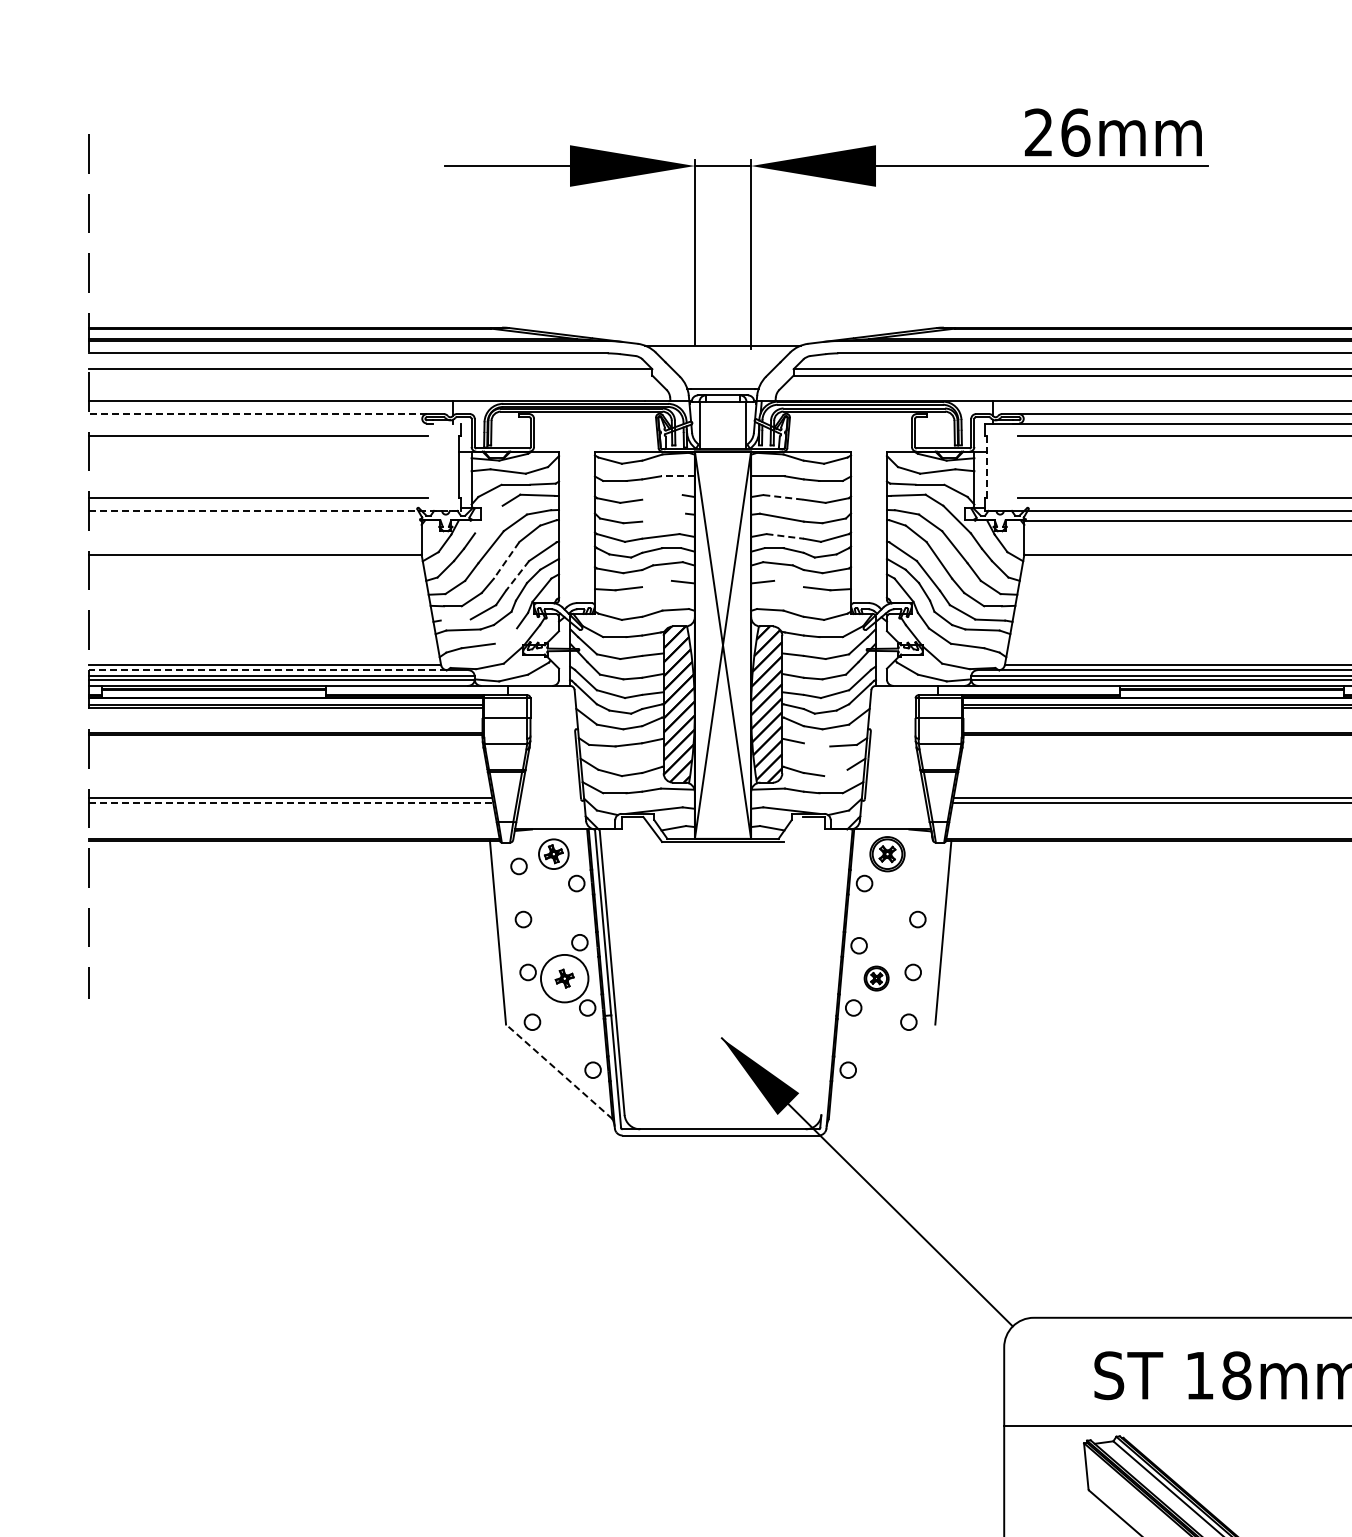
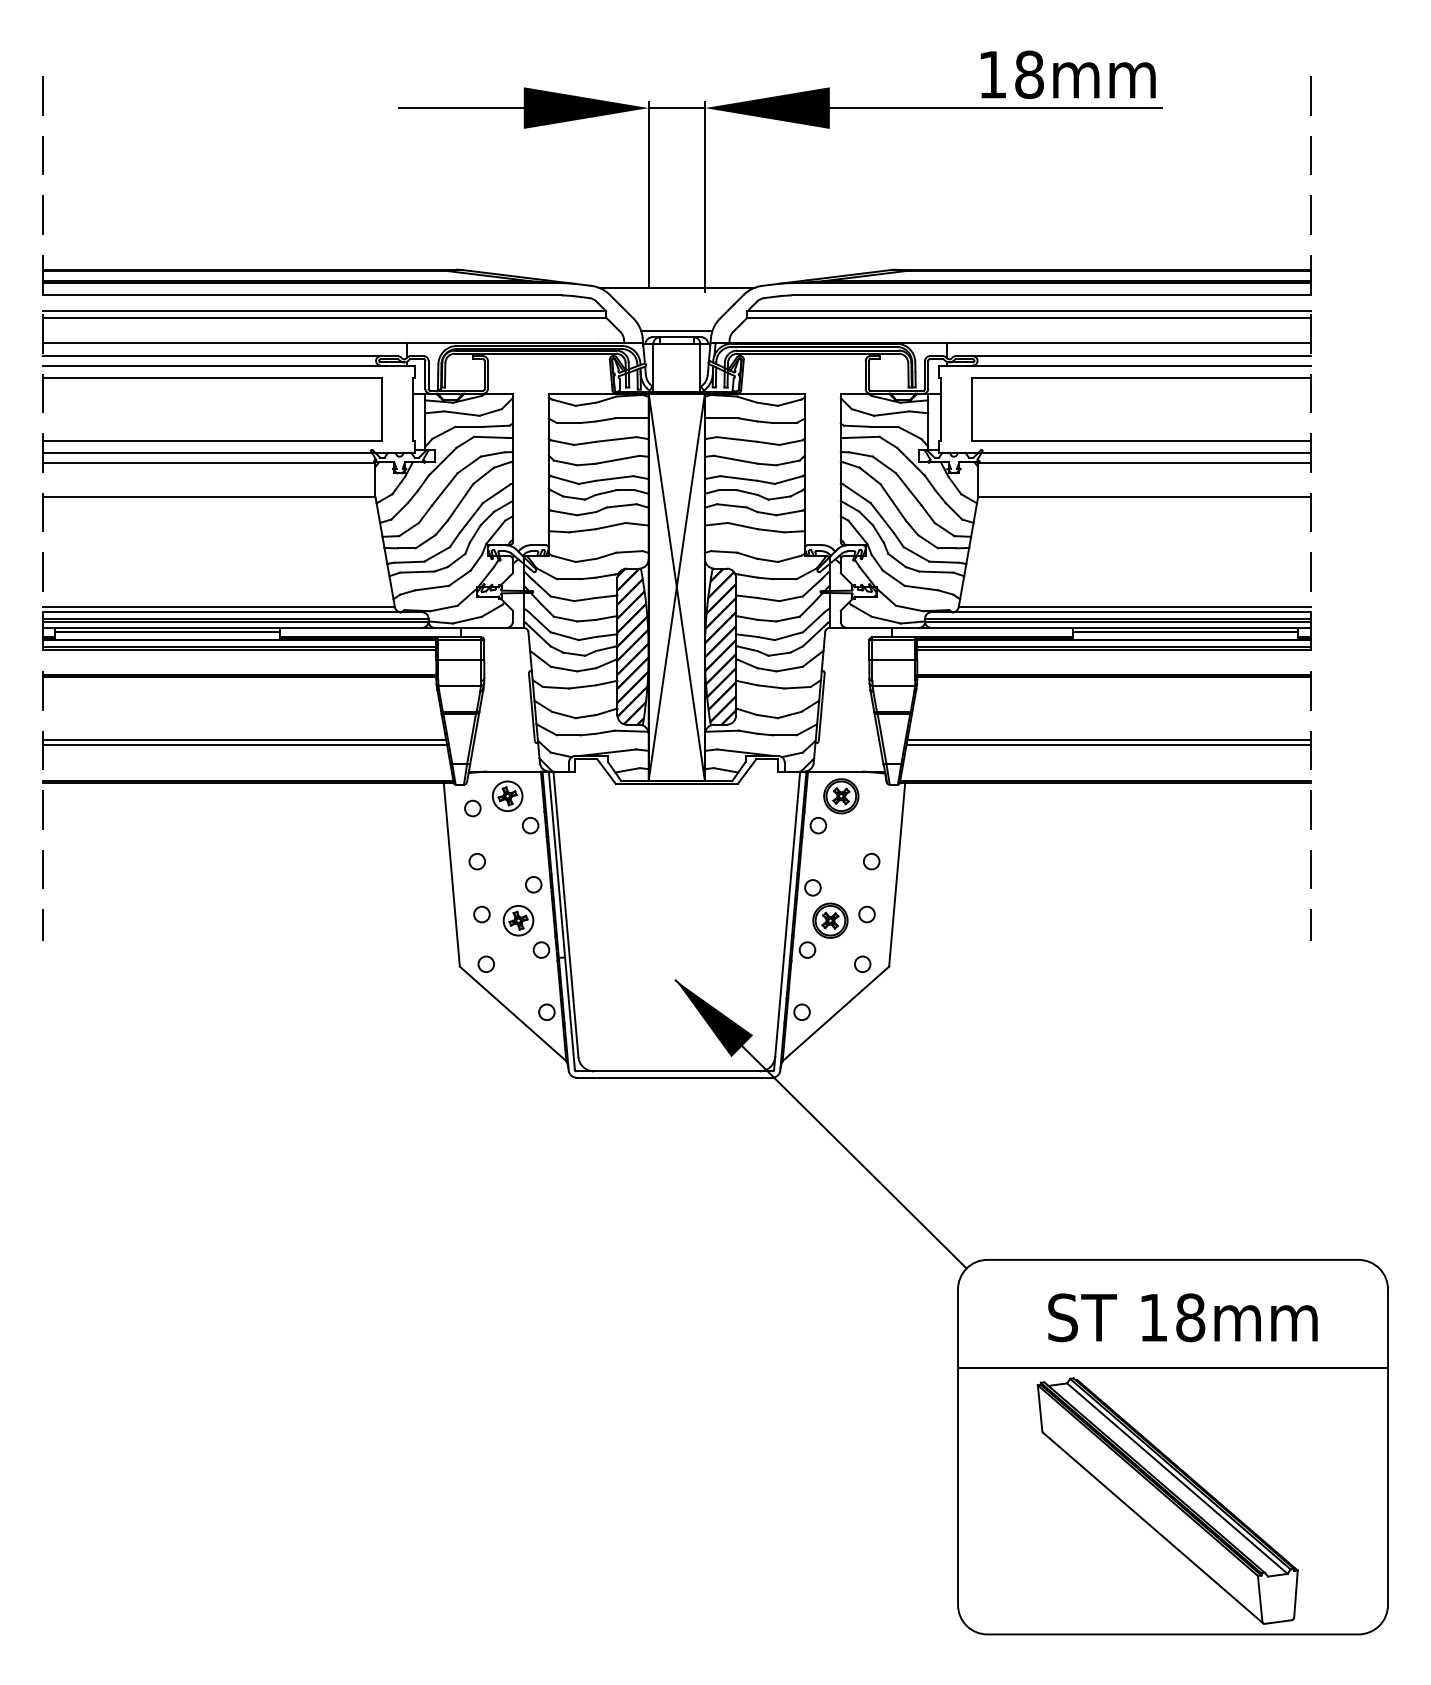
text: (1057, 132) -> (1011, 74), 26mm -> 18mm
line: (370, 375) -> (324, 317), added
line: (257, 414) -> (211, 356), dashed -> solid
line: (274, 423) -> (228, 365), added
line: (427, 467) -> (381, 409), added
line: (986, 467) -> (940, 409), dashed -> solid
line: (1017, 467) -> (971, 409), added
line: (677, 476) -> (631, 418), dashed -> solid
line: (661, 497) -> (615, 439), added
line: (783, 497) -> (737, 439), dashed -> solid
line: (274, 511) -> (228, 453), dashed -> solid
line: (663, 517) -> (617, 459), added
line: (488, 519) -> (442, 461), added
line: (254, 520) -> (208, 462), added
line: (784, 536) -> (738, 478), dashed -> solid
line: (506, 561) -> (460, 503), dashed -> solid
line: (517, 575) -> (471, 517), dashed -> solid
line: (656, 583) -> (610, 525), added
line: (788, 583) -> (742, 525), added
line: (455, 619) -> (409, 561), added
line: (505, 635) -> (459, 577), added
line: (267, 670) -> (221, 612), dashed -> solid
line: (816, 744) -> (770, 686), added
line: (835, 772) -> (789, 714), added
line: (291, 802) -> (245, 744), dashed -> solid
line: (792, 829) -> (746, 771), added
line: (833, 972) -> (787, 914), added
circle: (564, 978) -> (518, 920), size x0.62
part: (876, 978) -> (830, 920), size x1.43
line: (558, 1071) -> (512, 1013), dashed -> solid
line: (881, 1071) -> (835, 1013), added

